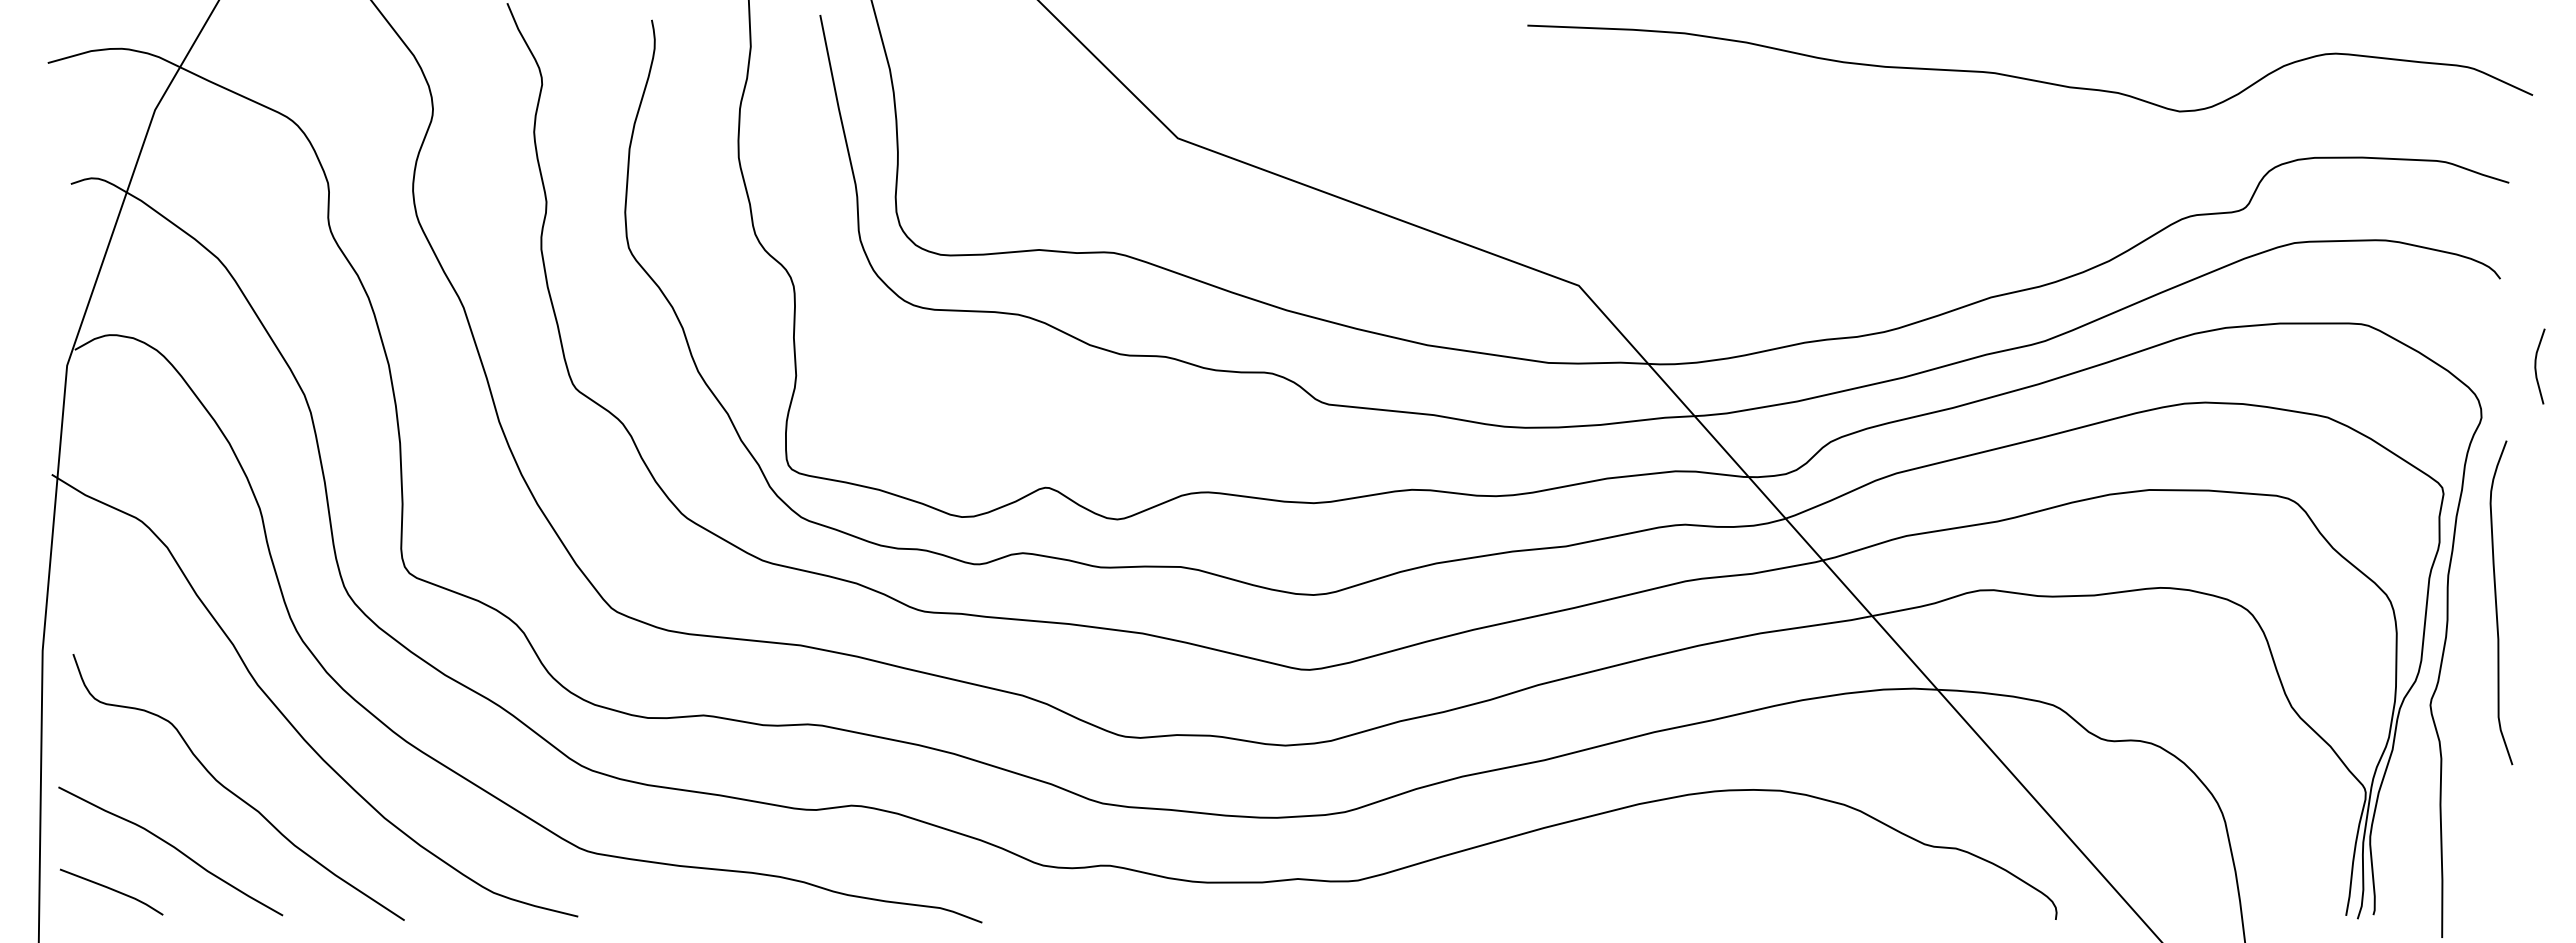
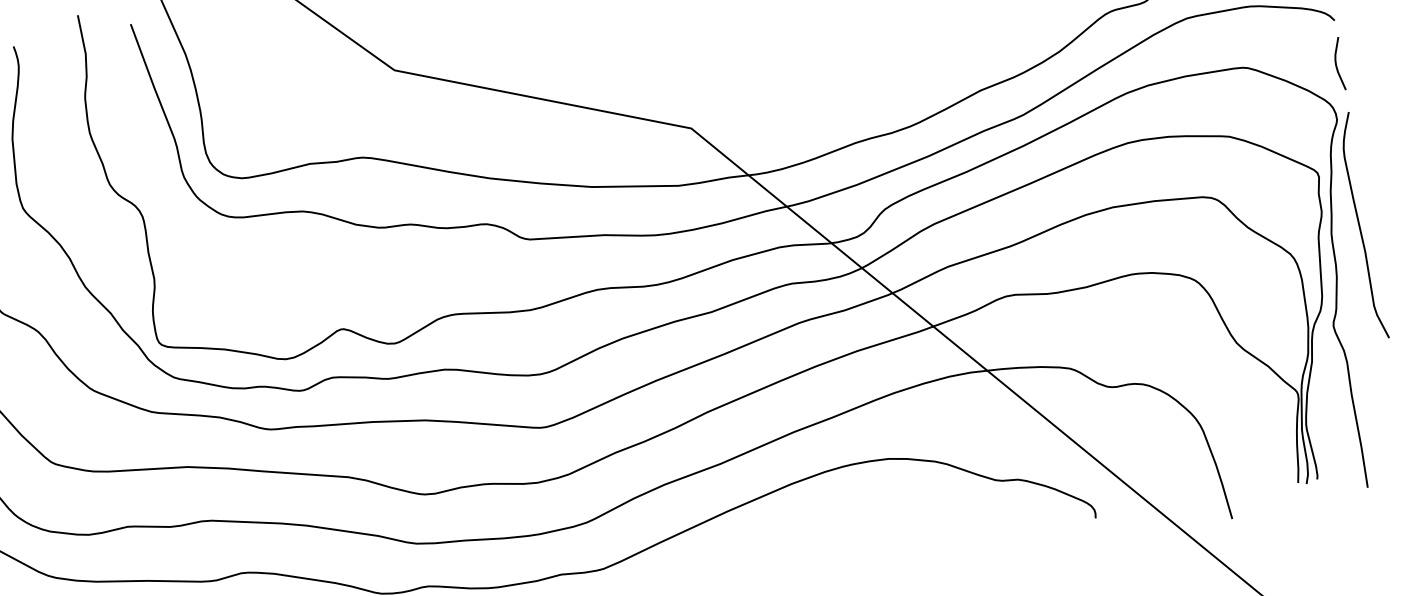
curve: (2536, 366) -> (1336, 64), moved
curve: (2497, 604) -> (1360, 227), moved

